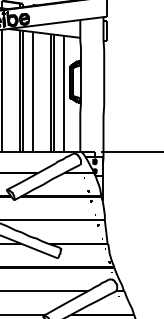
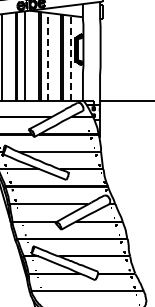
line: (32, 91) -> (47, 56), solid -> dashed
line: (63, 93) -> (70, 58), solid -> dashed

